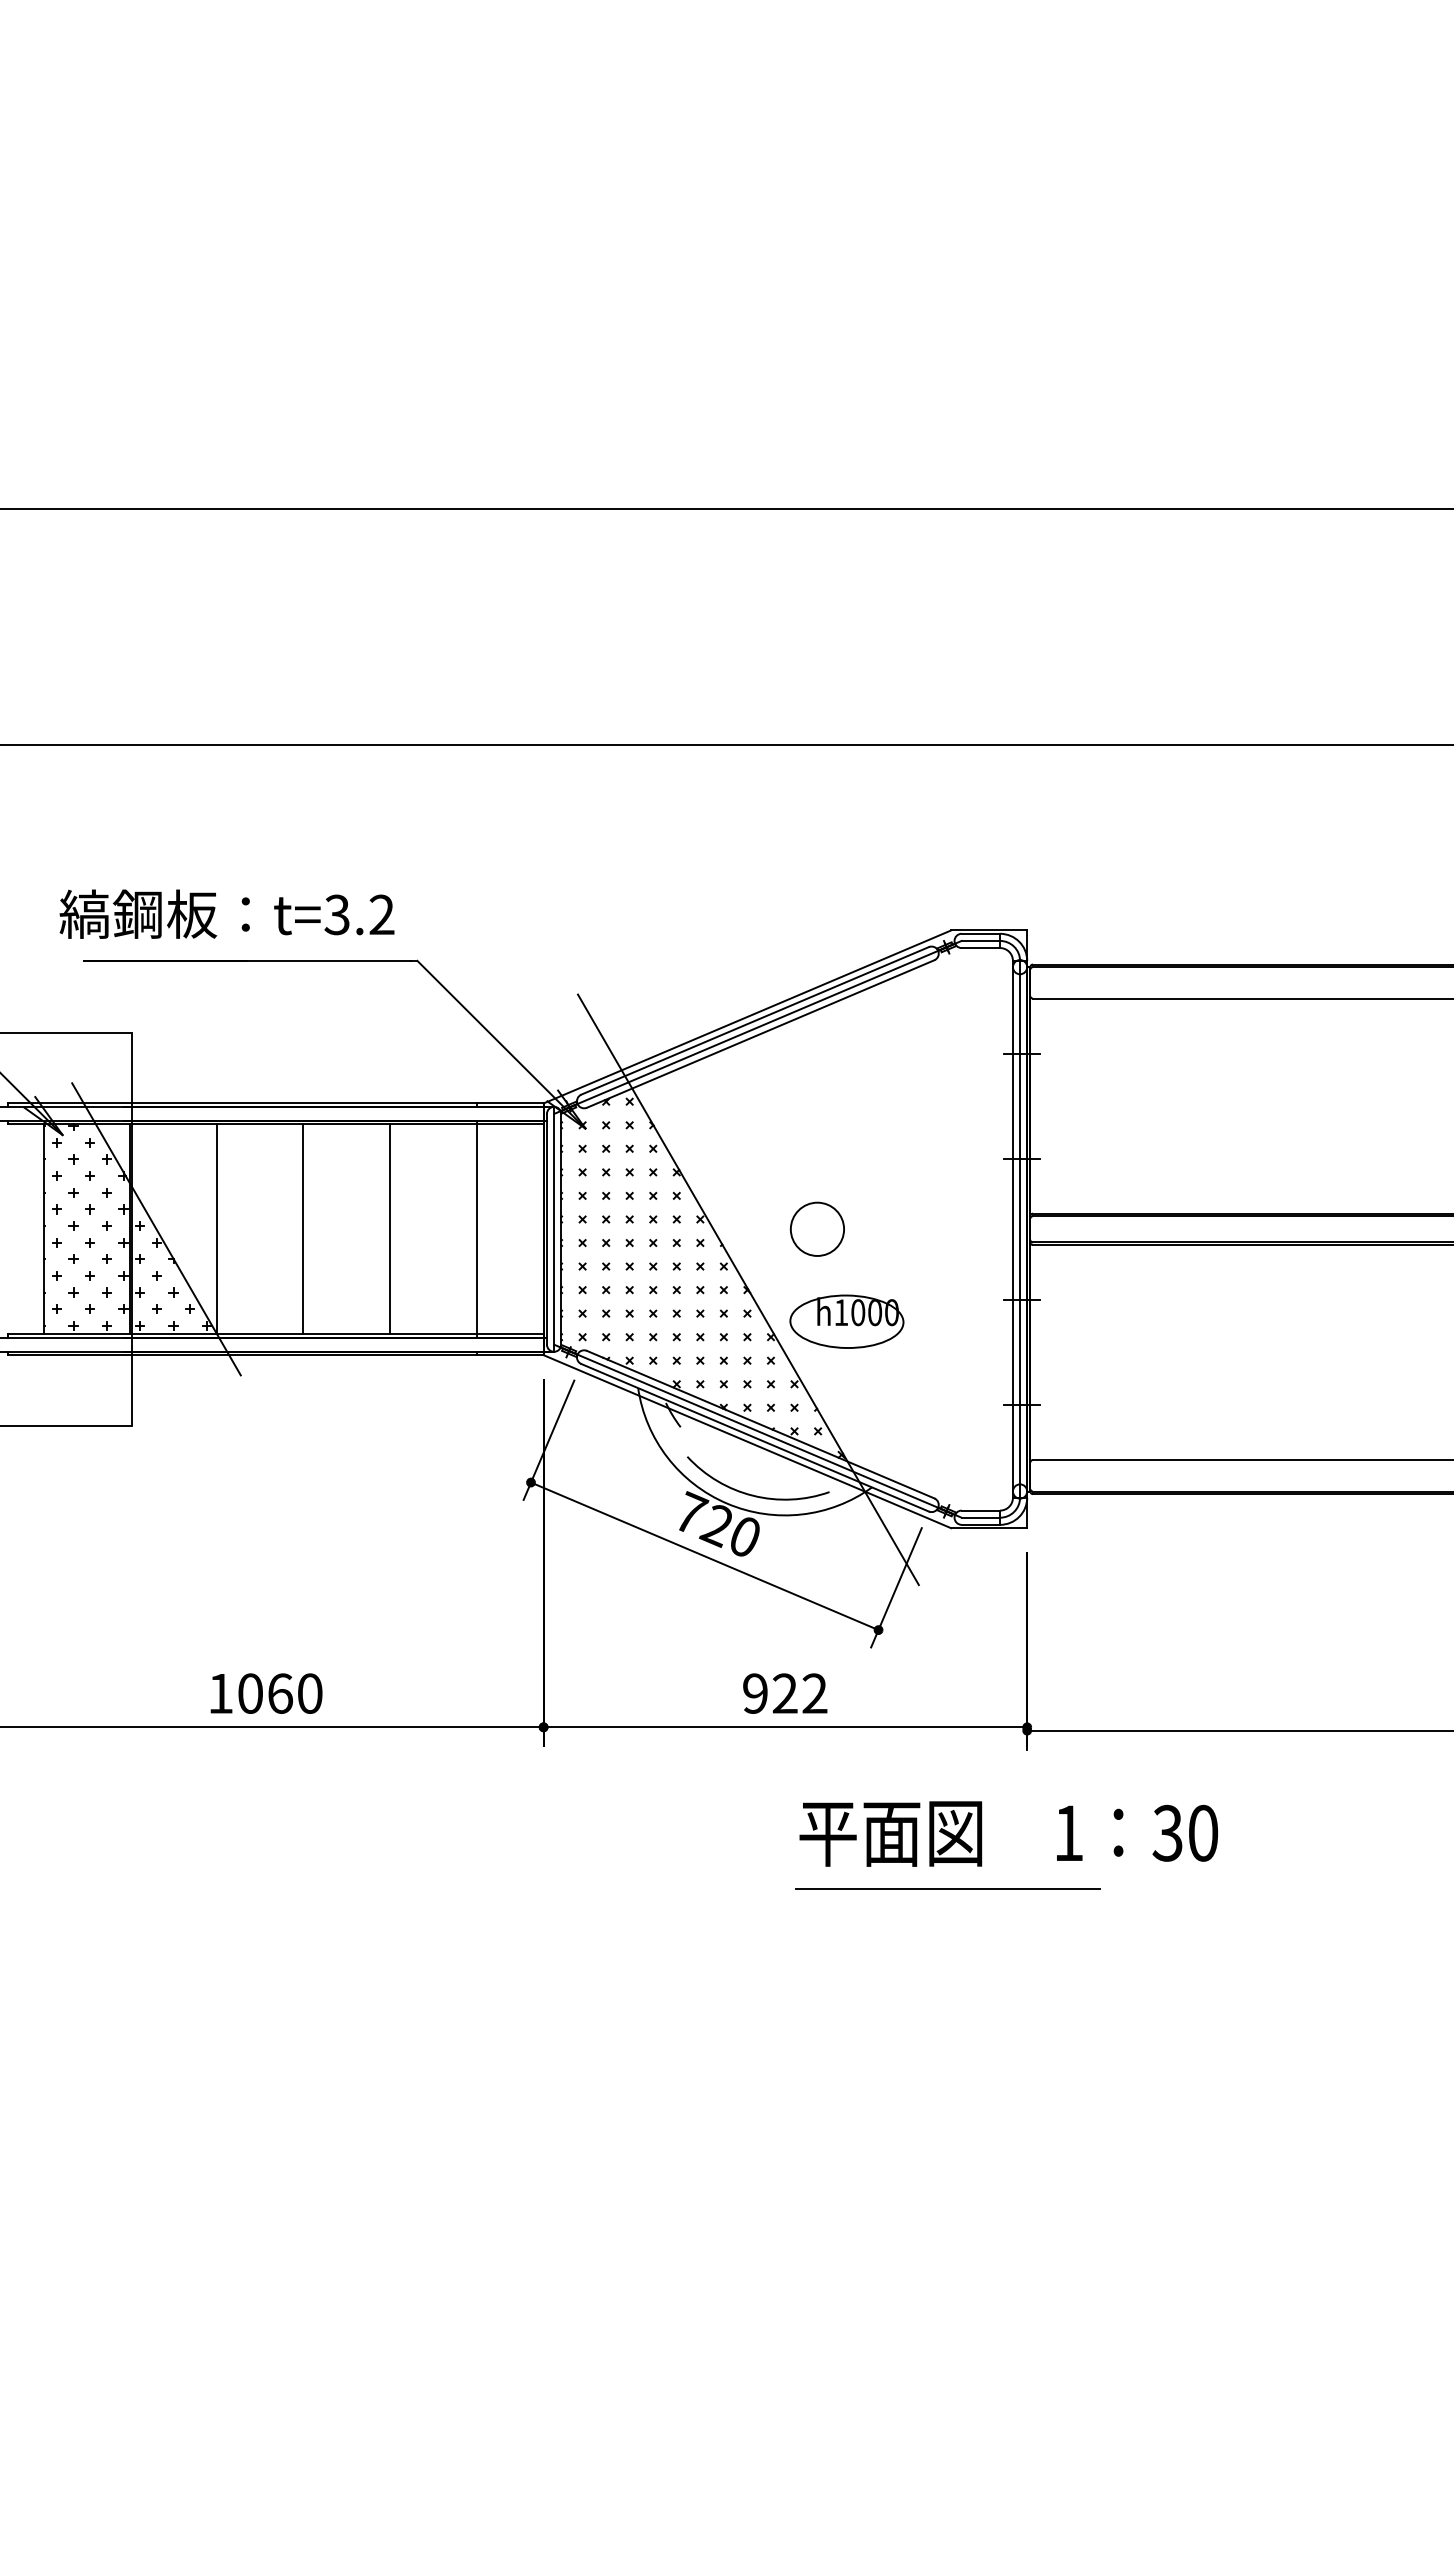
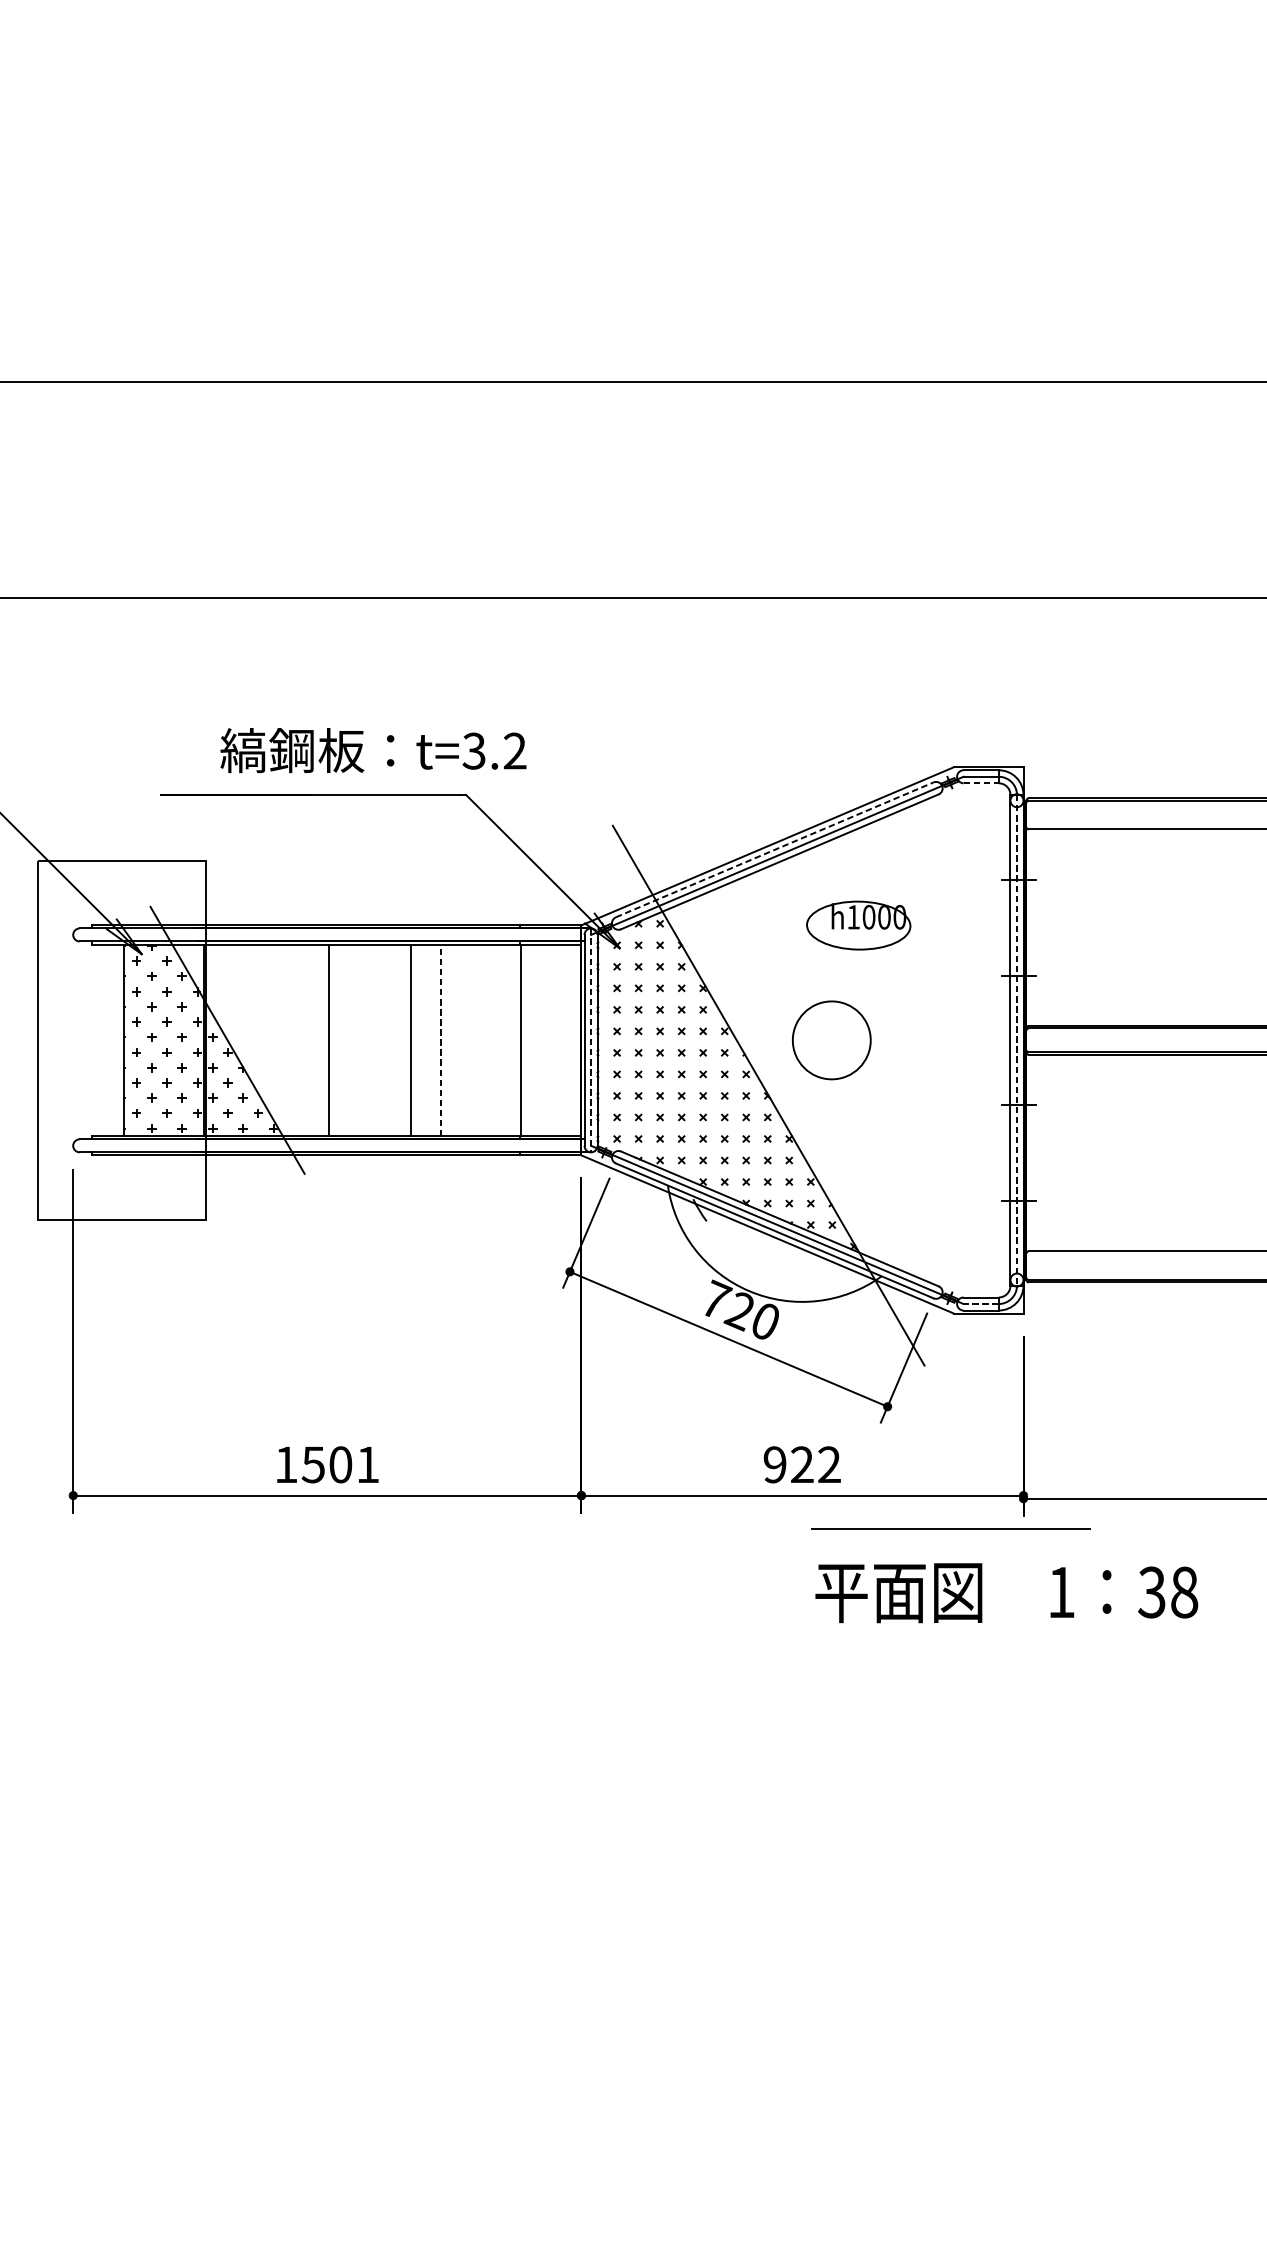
text: (226, 913) -> (372, 749), moved
line: (981, 948) -> (981, 783), solid -> dashed
line: (755, 1020) -> (775, 849), solid -> dashed
circle: (817, 1228) -> (831, 1039), size x1.6
line: (216, 1229) -> (329, 1040), moved
line: (303, 1229) -> (411, 1040), moved
line: (389, 1229) -> (440, 1040), solid -> dashed
line: (554, 1229) -> (591, 1040), solid -> dashed
line: (1020, 1229) -> (1017, 1040), solid -> dashed
part: (846, 1321) -> (858, 925), moved
arc: (753, 1494) -> (773, 1282), removed
line: (980, 1517) -> (980, 1303), solid -> dashed
text: (279, 1693) -> (340, 1464), 1060 -> 1501
text: (1203, 1832) -> (1184, 1591), 30 -> 38
line: (947, 1888) -> (950, 1528), moved

